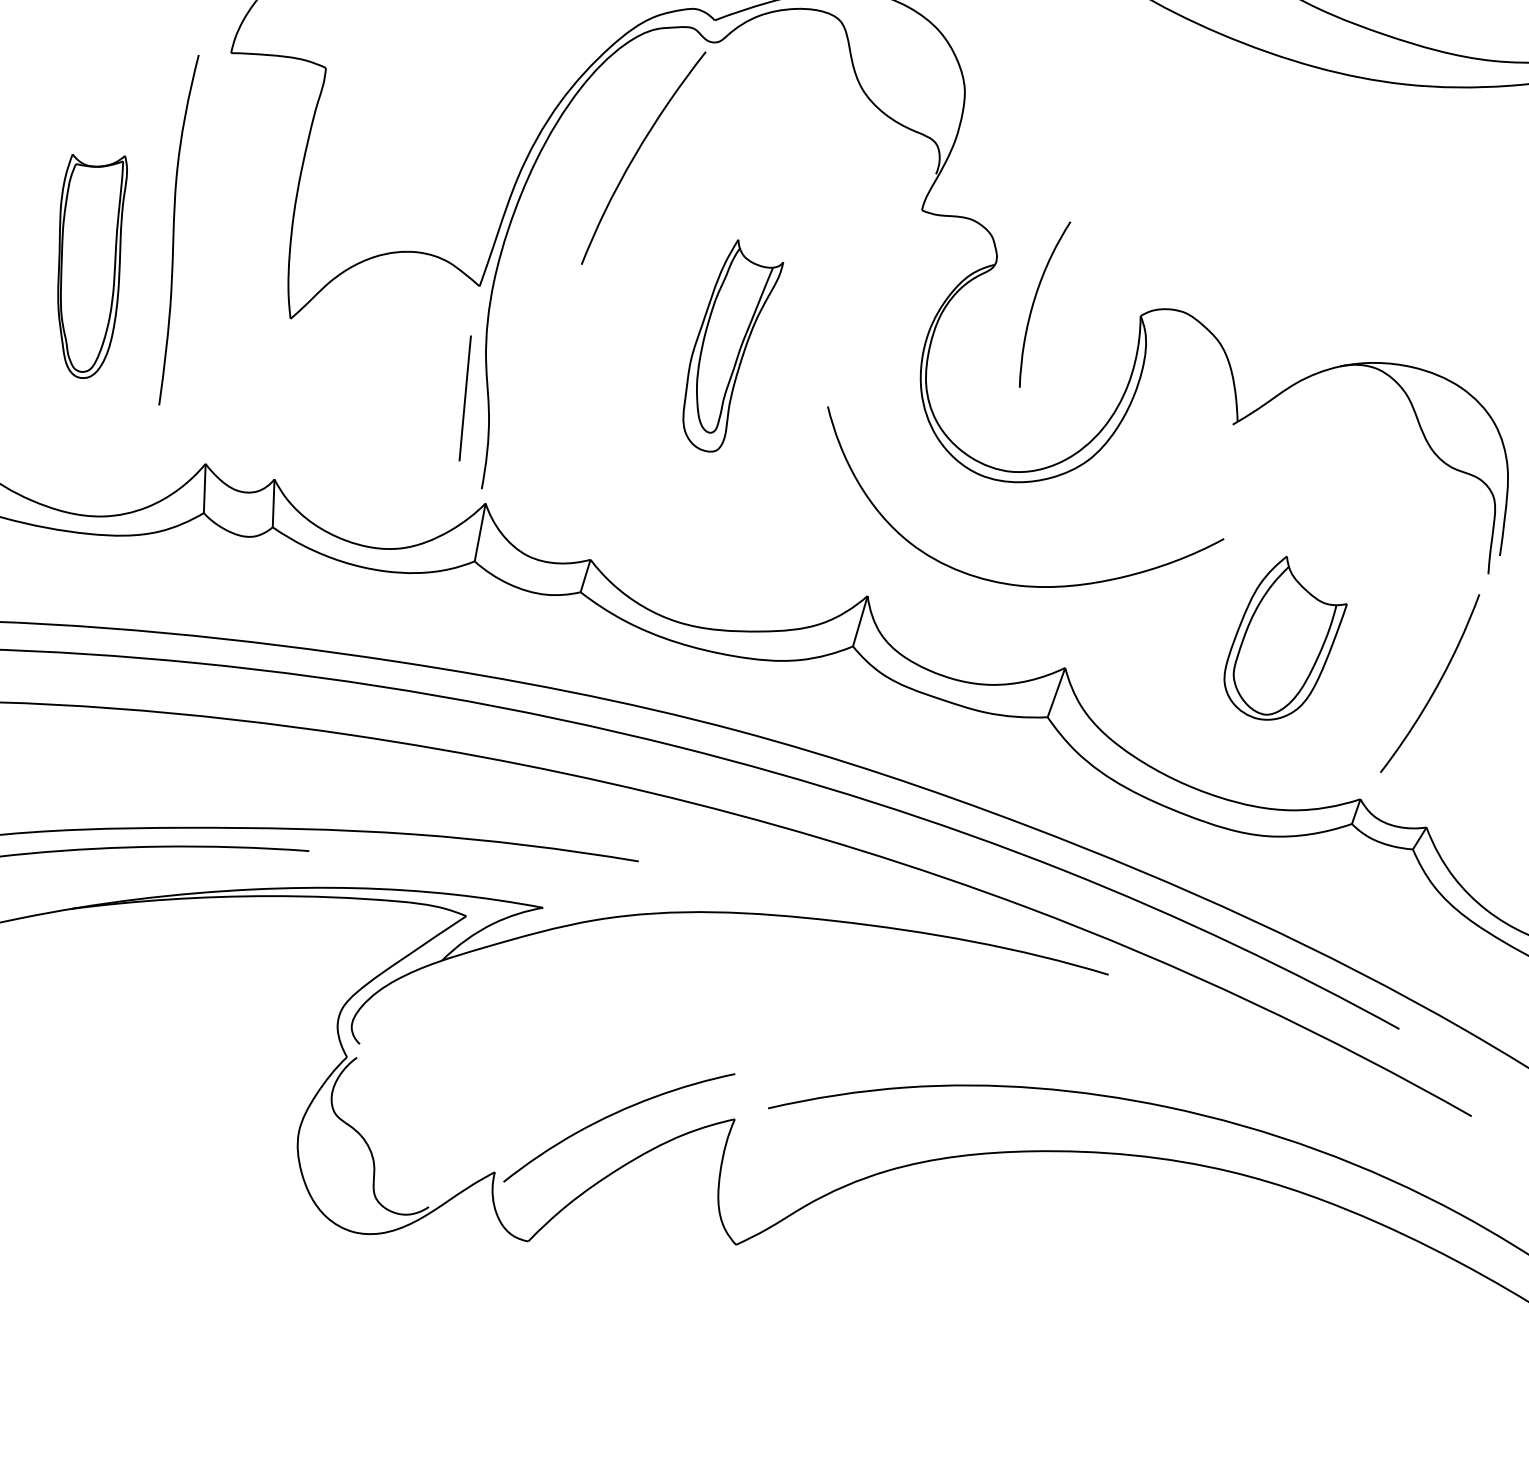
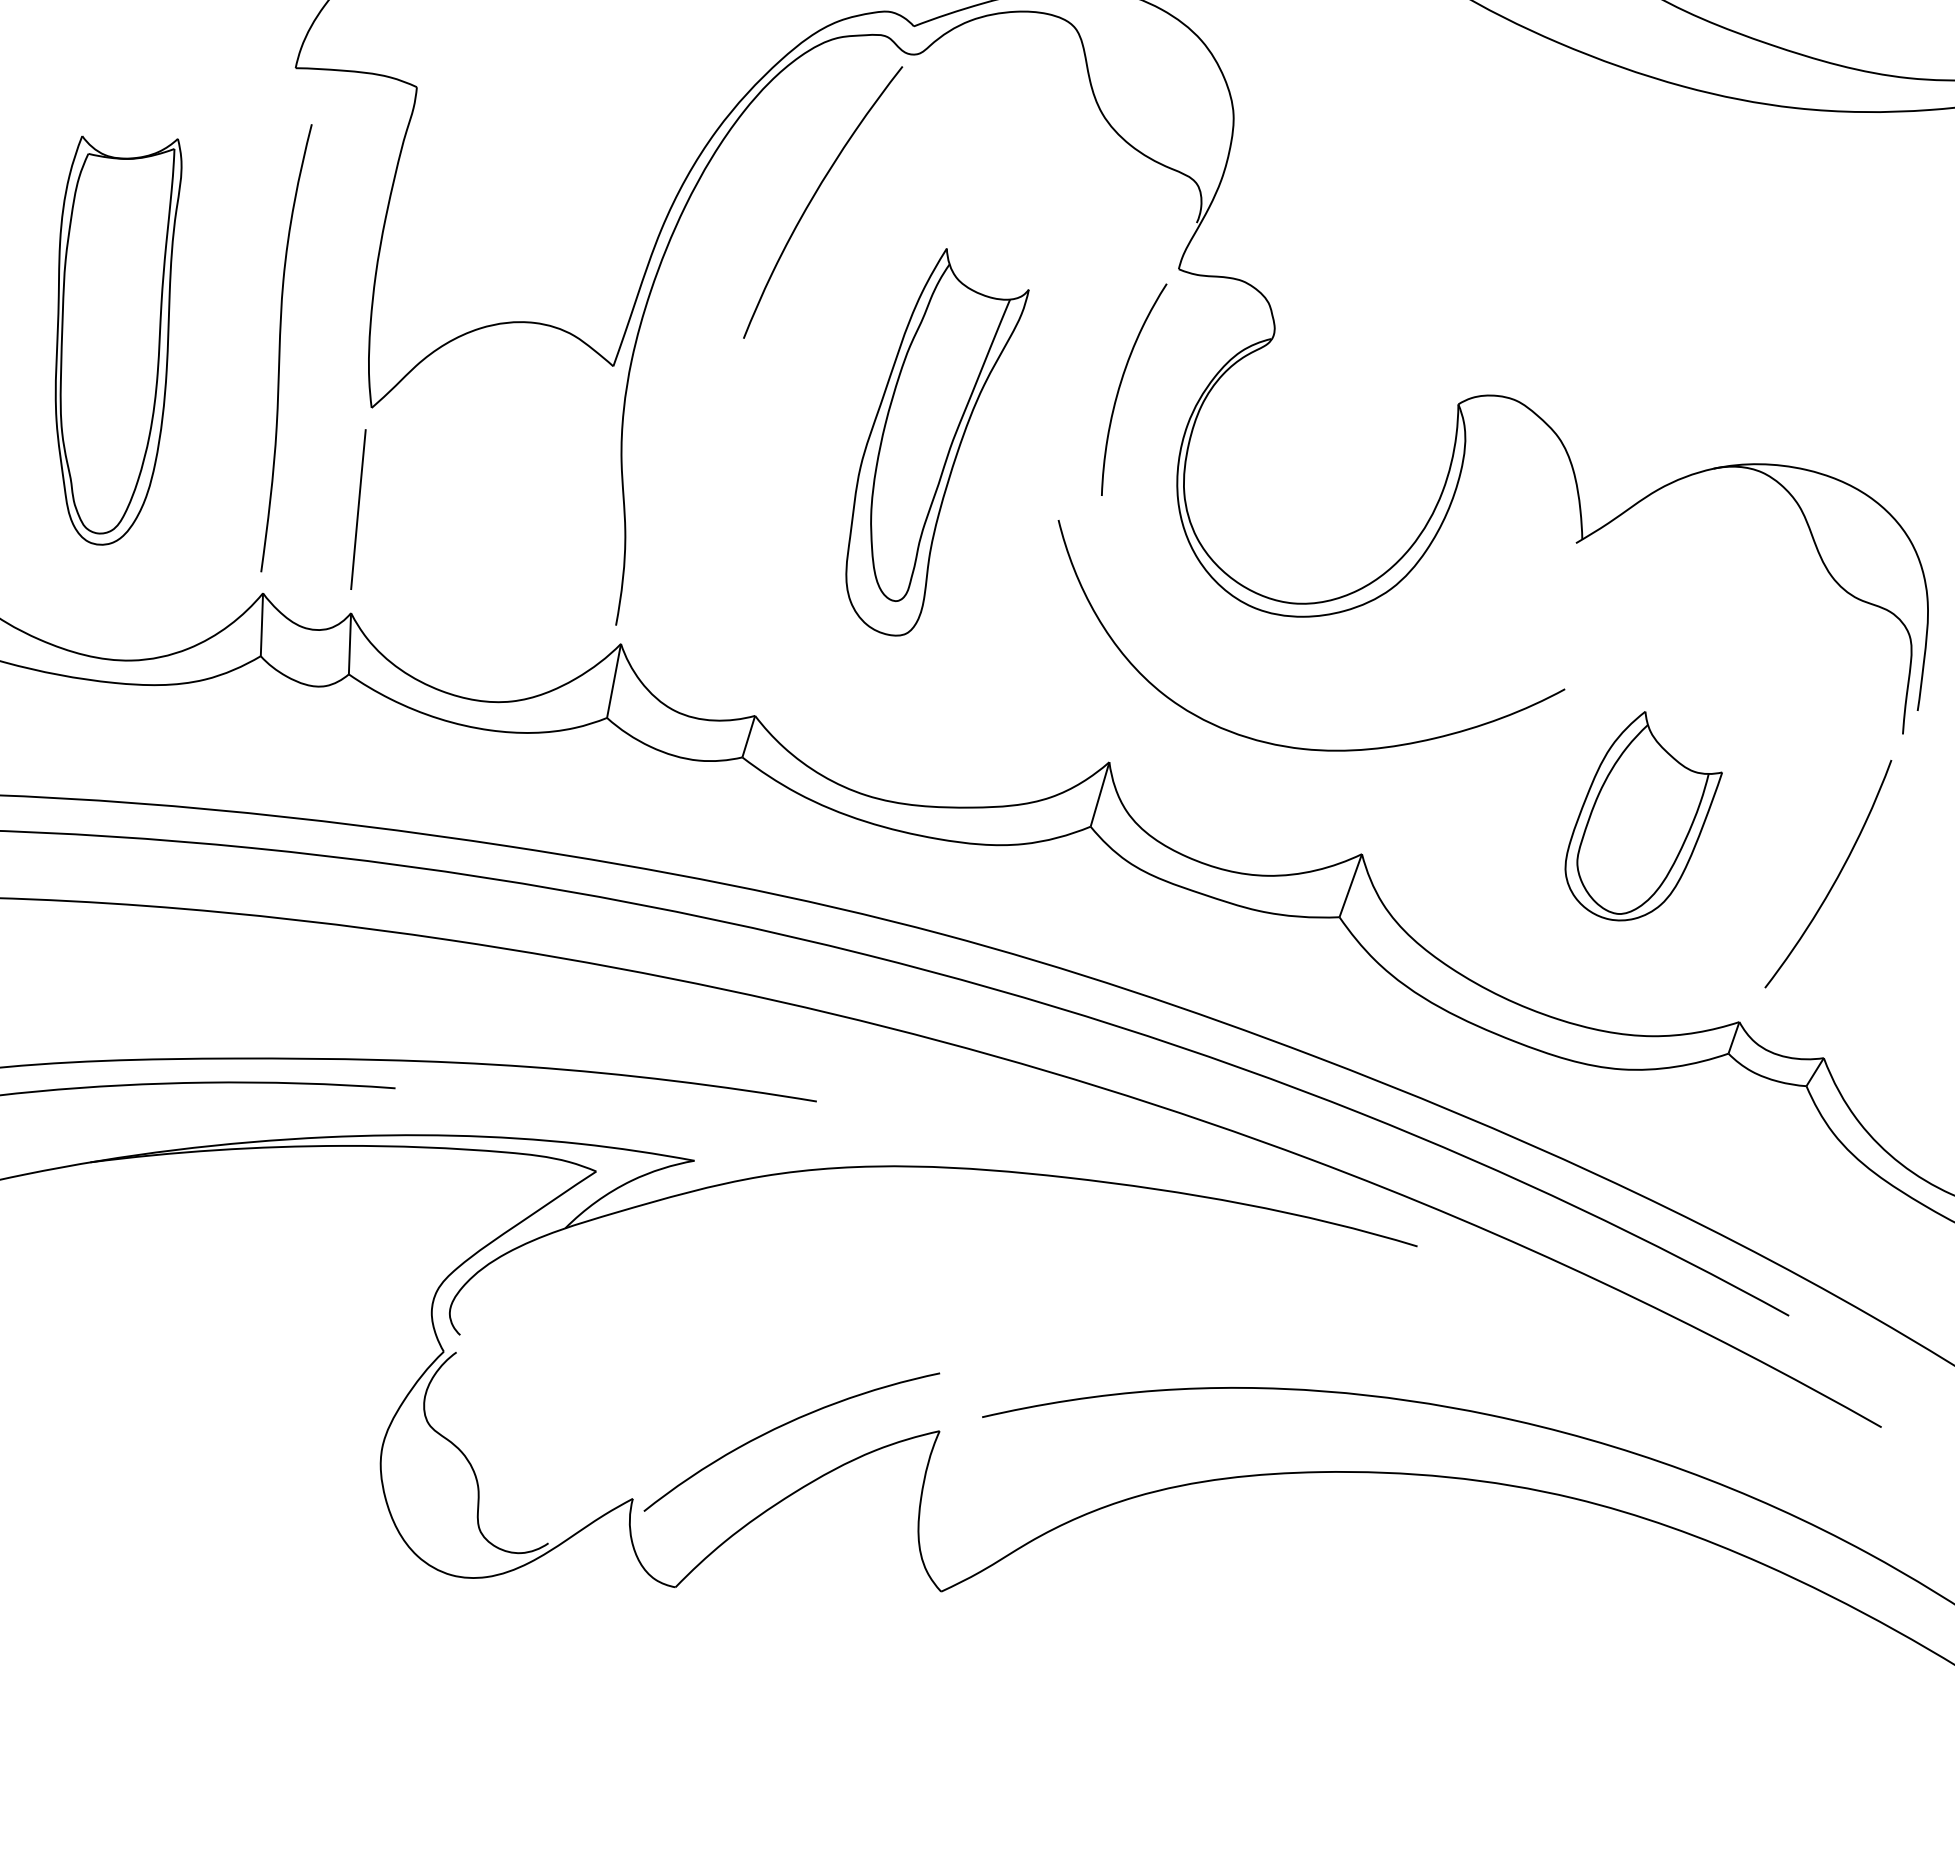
curve: (174, 230) -> (280, 348), moved
part: (92, 266) -> (118, 340), size x1.43
curve: (1035, 300) -> (1121, 384), moved
part: (733, 345) -> (937, 441), size x1.43
line: (464, 398) -> (357, 509), moved

